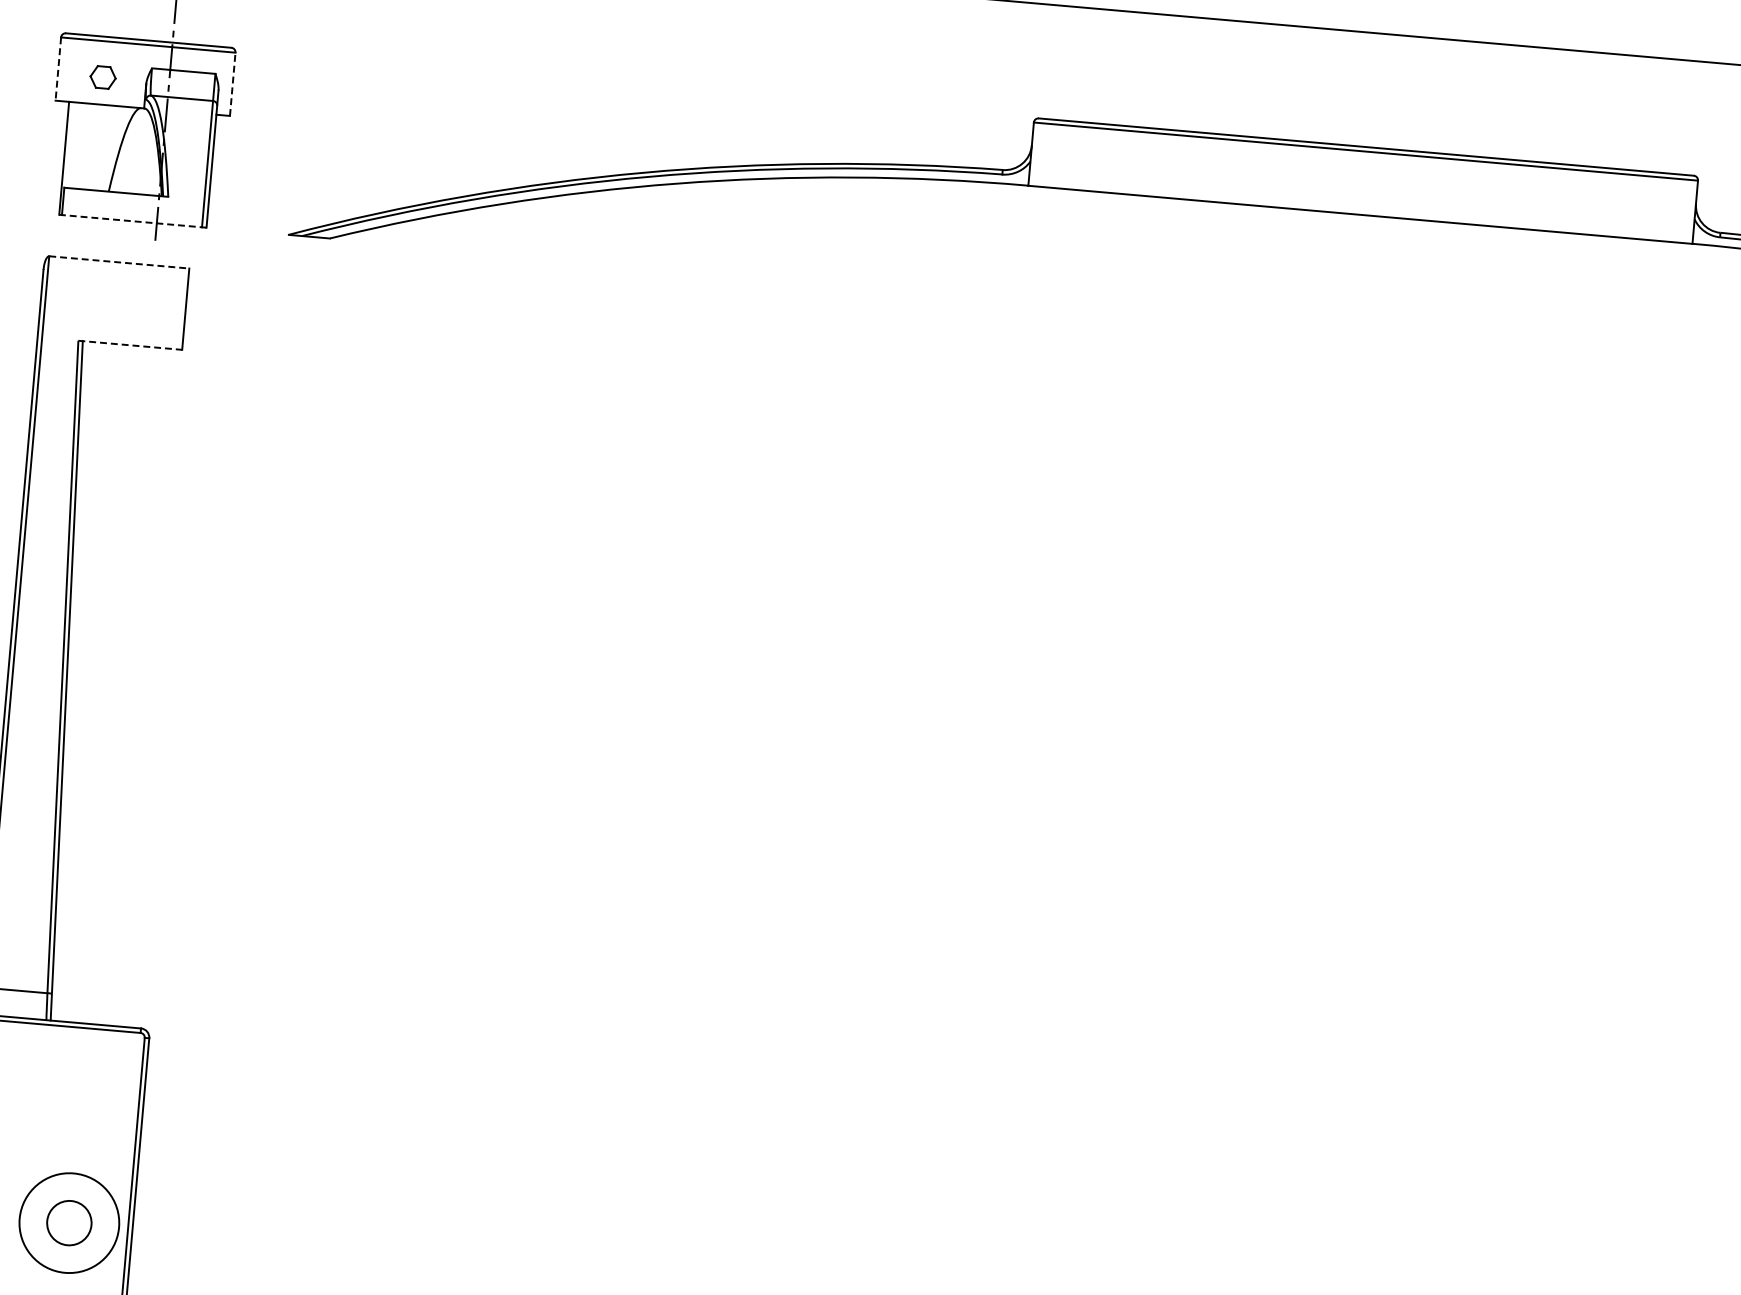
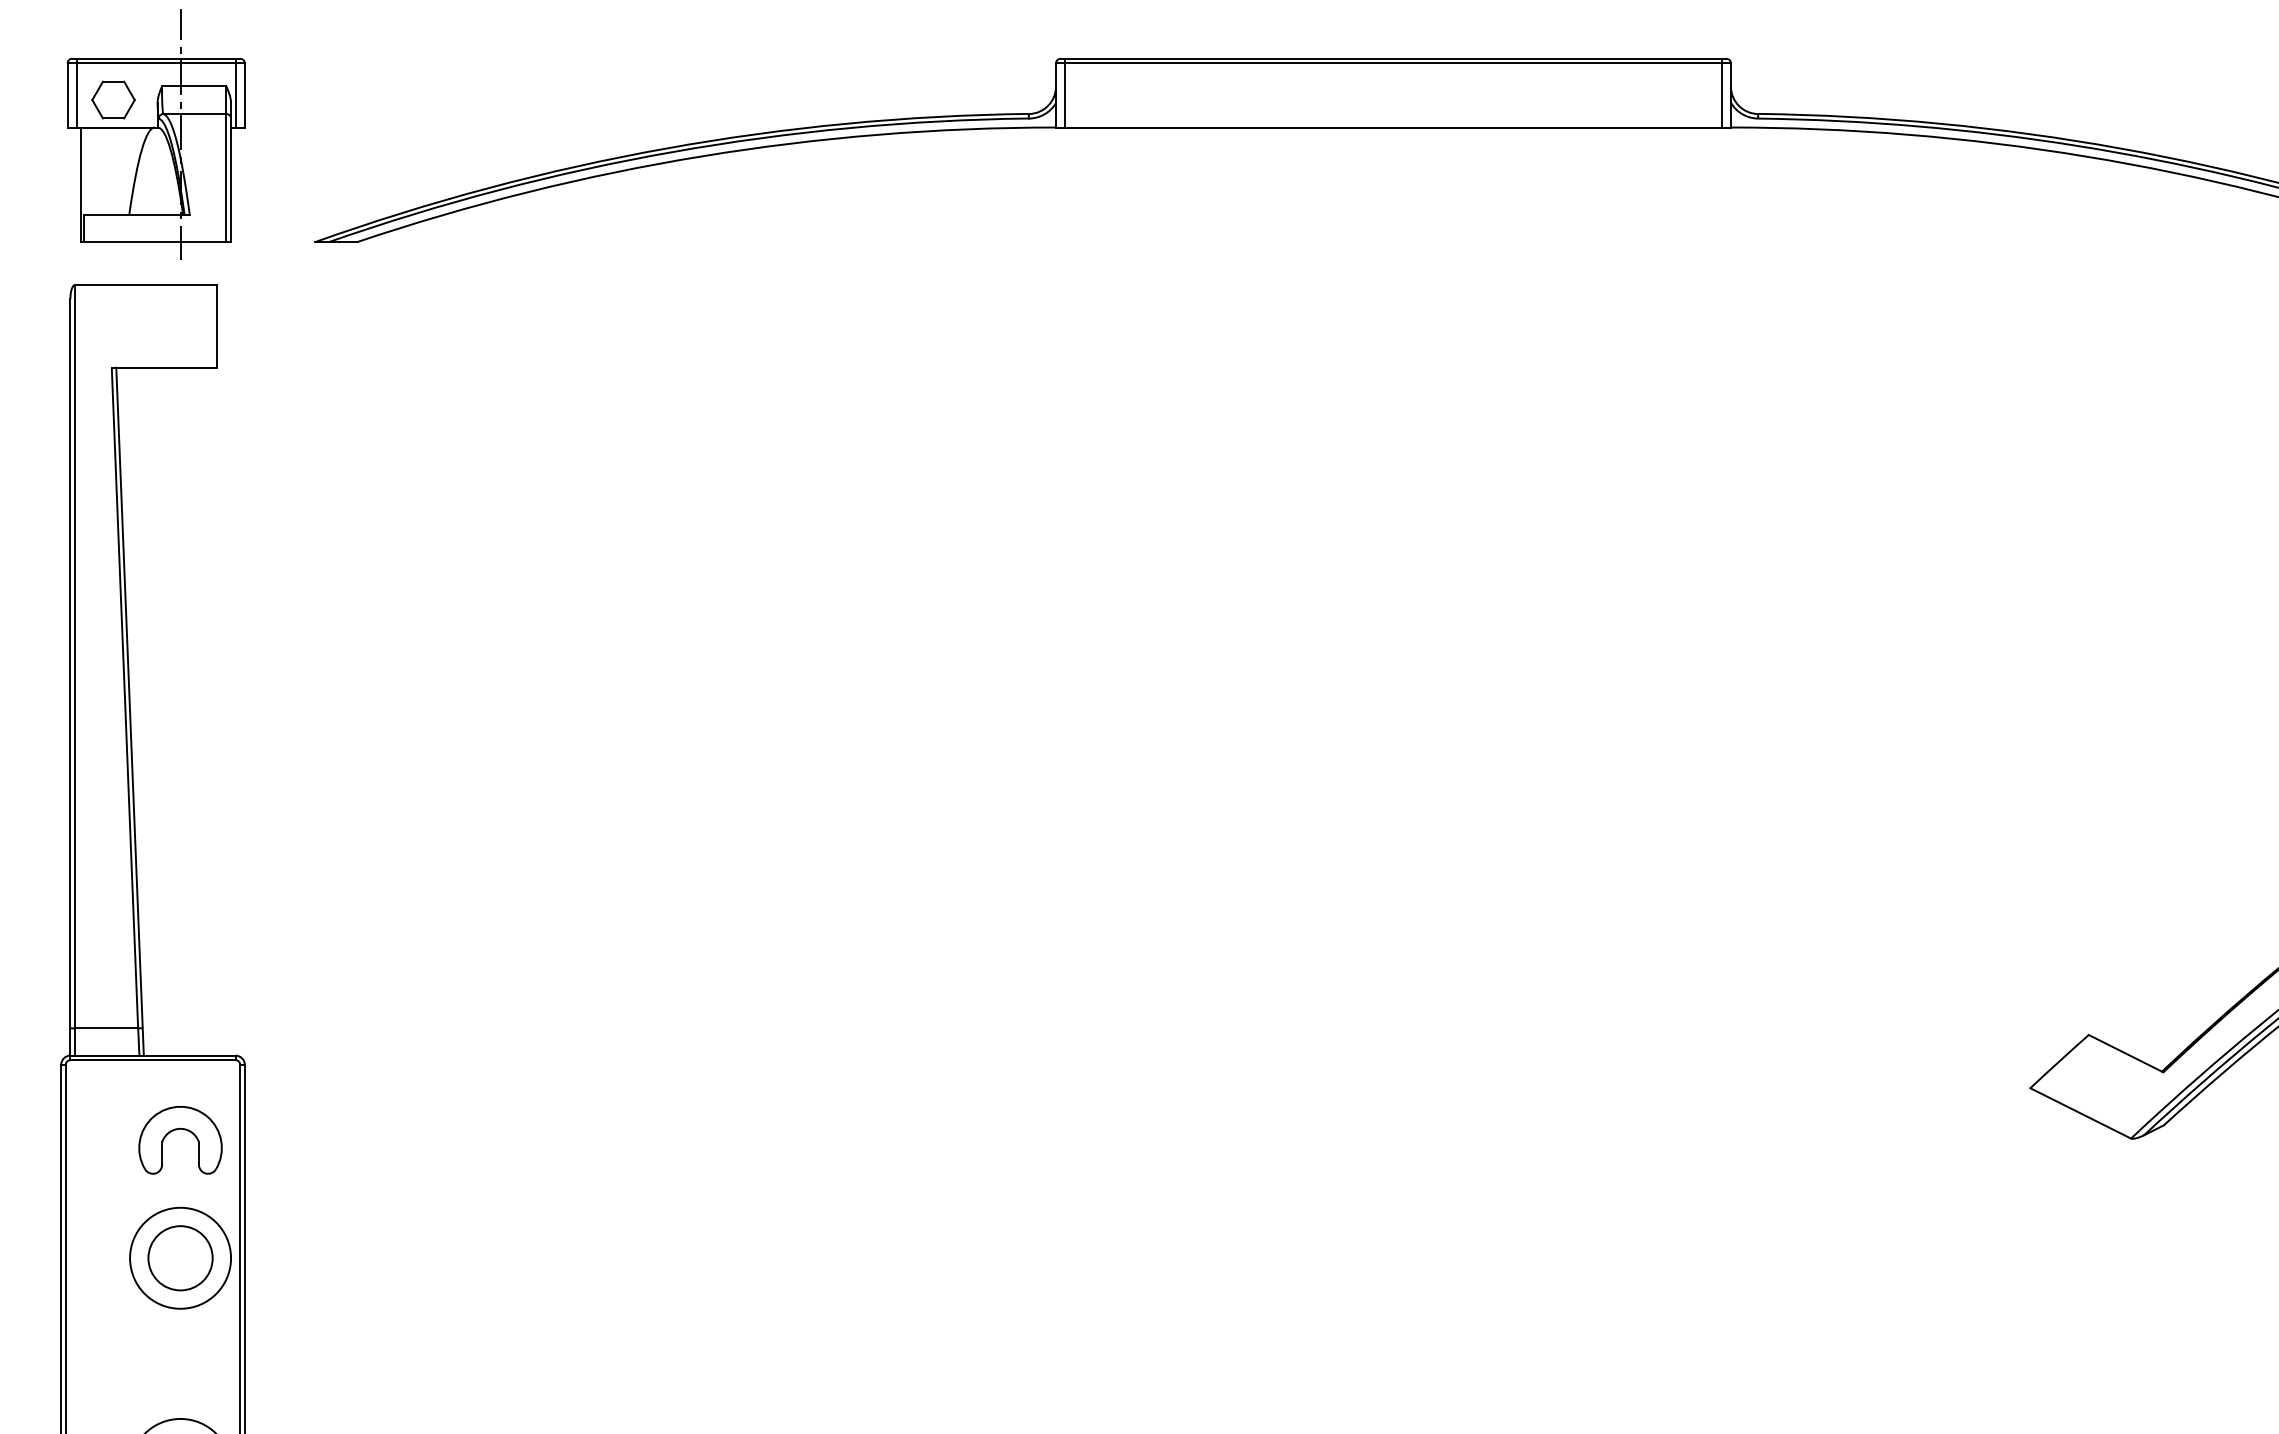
line: (67, 66) -> (76, 92), added
line: (58, 69) -> (67, 95), dashed -> solid
part: (103, 76) -> (113, 99), size x1.67
line: (223, 80) -> (235, 92), added
line: (232, 83) -> (244, 94), dashed -> solid
line: (1040, 152) -> (1065, 92), added
line: (1686, 208) -> (1721, 92), added
line: (133, 221) -> (156, 242), dashed -> solid
line: (119, 262) -> (146, 285), dashed -> solid
line: (130, 345) -> (164, 367), dashed -> solid
part: (76, 1097) -> (176, 1130), added
circle: (69, 1223) -> (180, 1258), size x1.43

